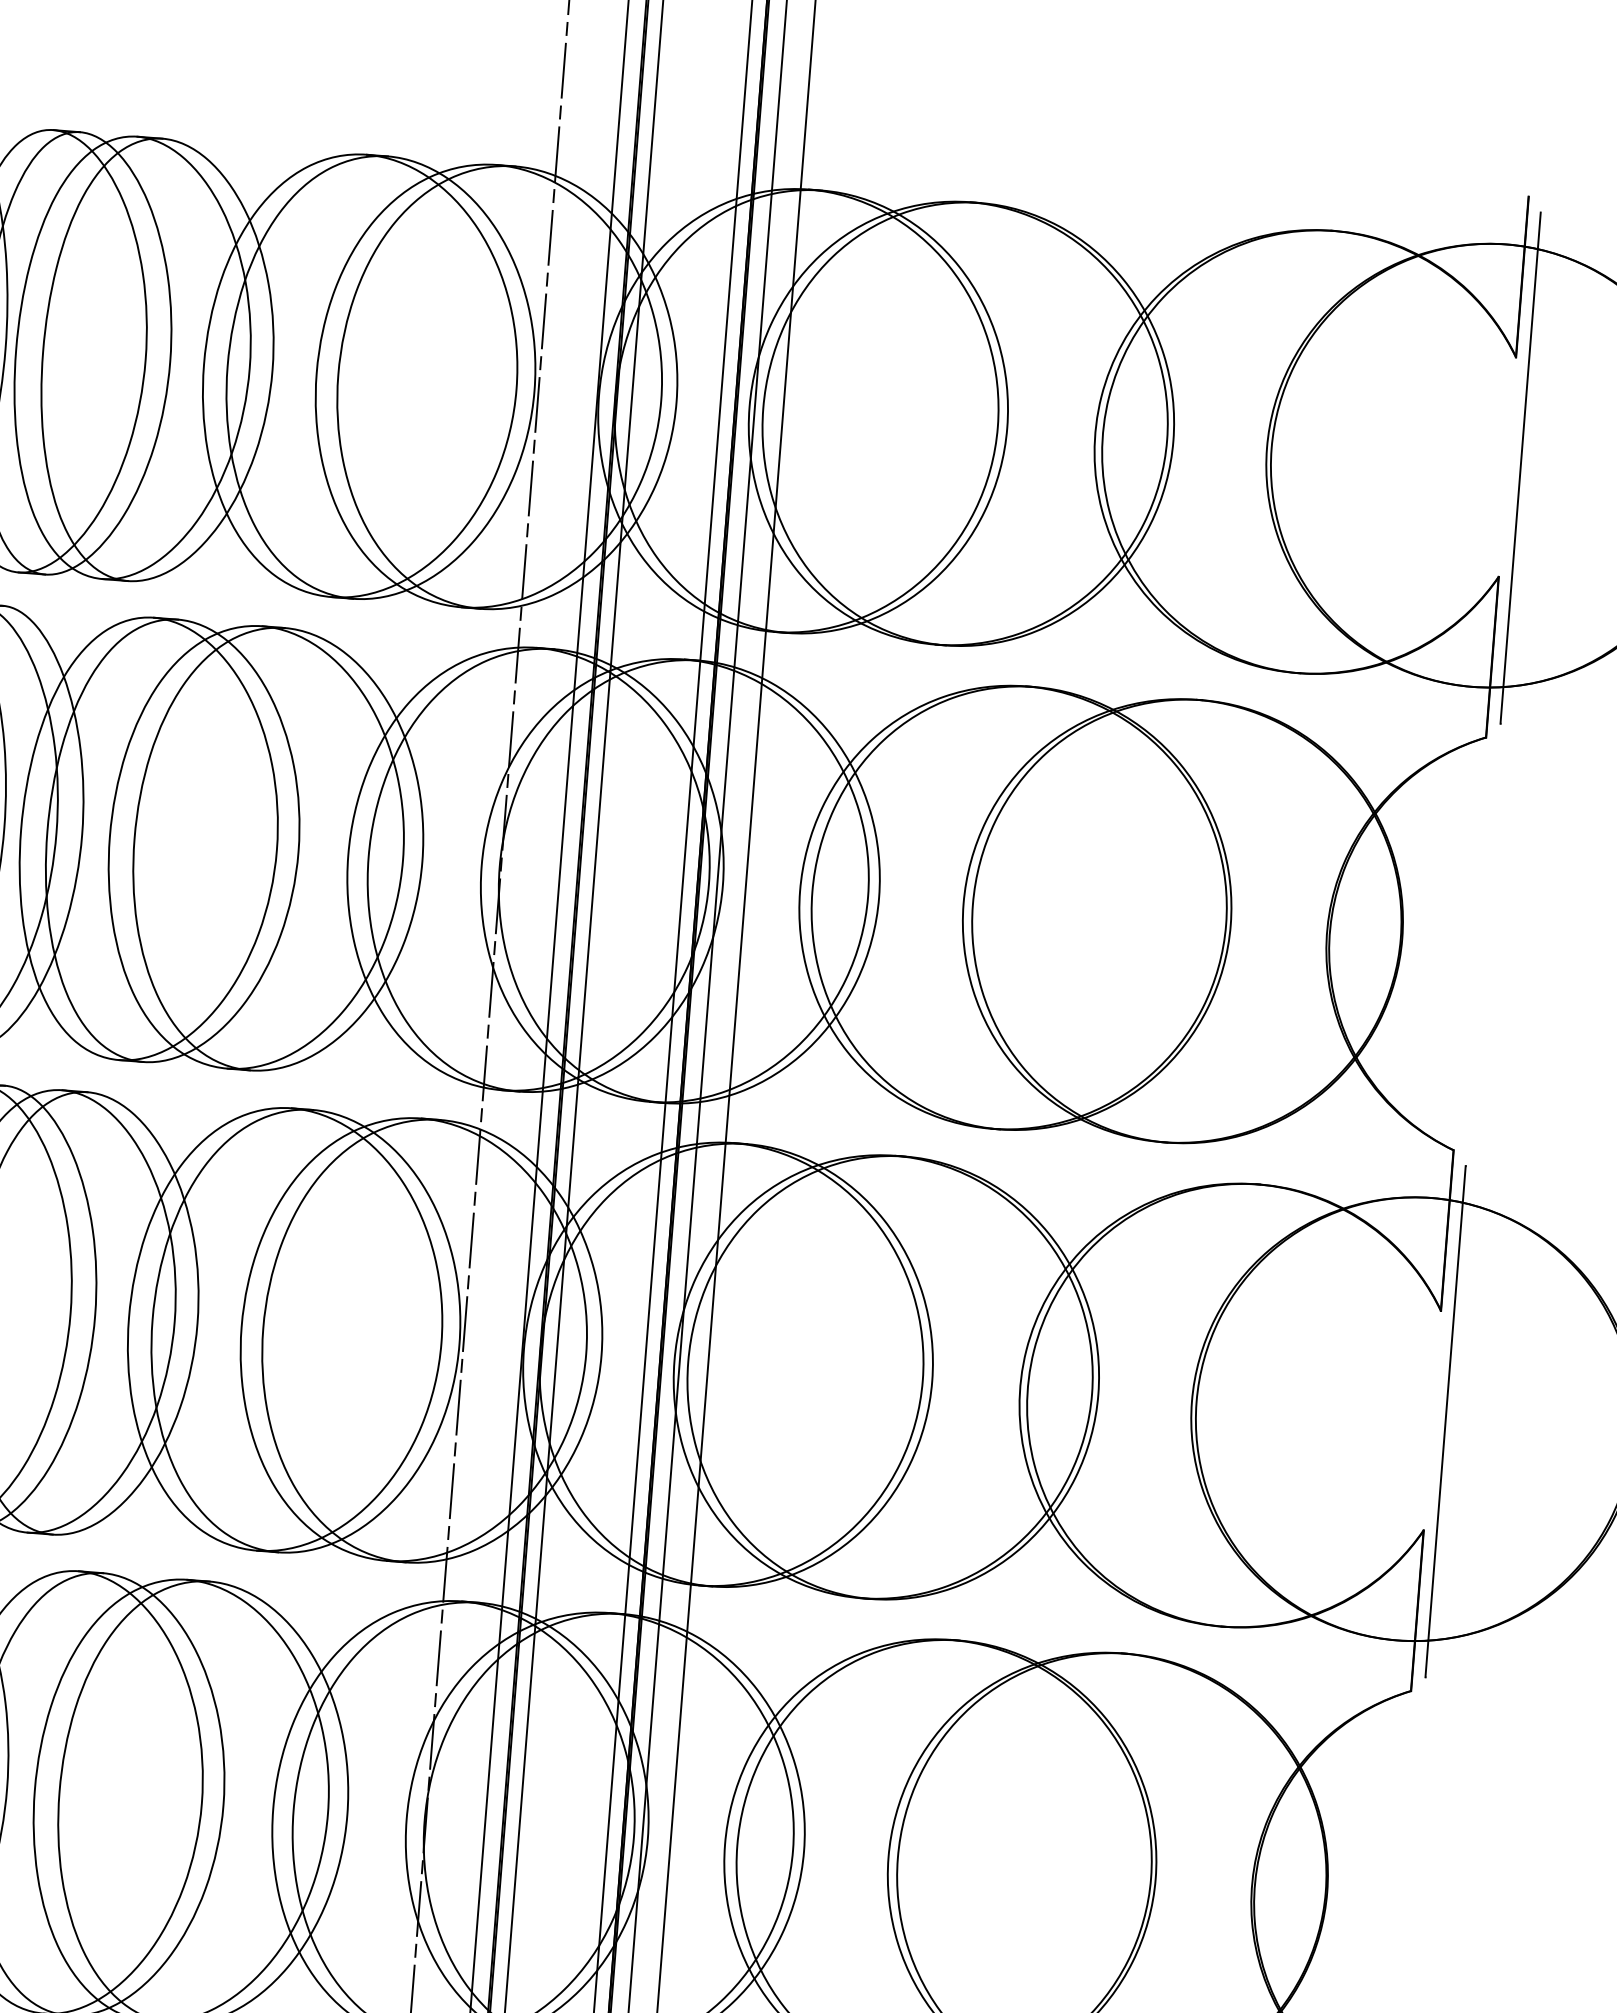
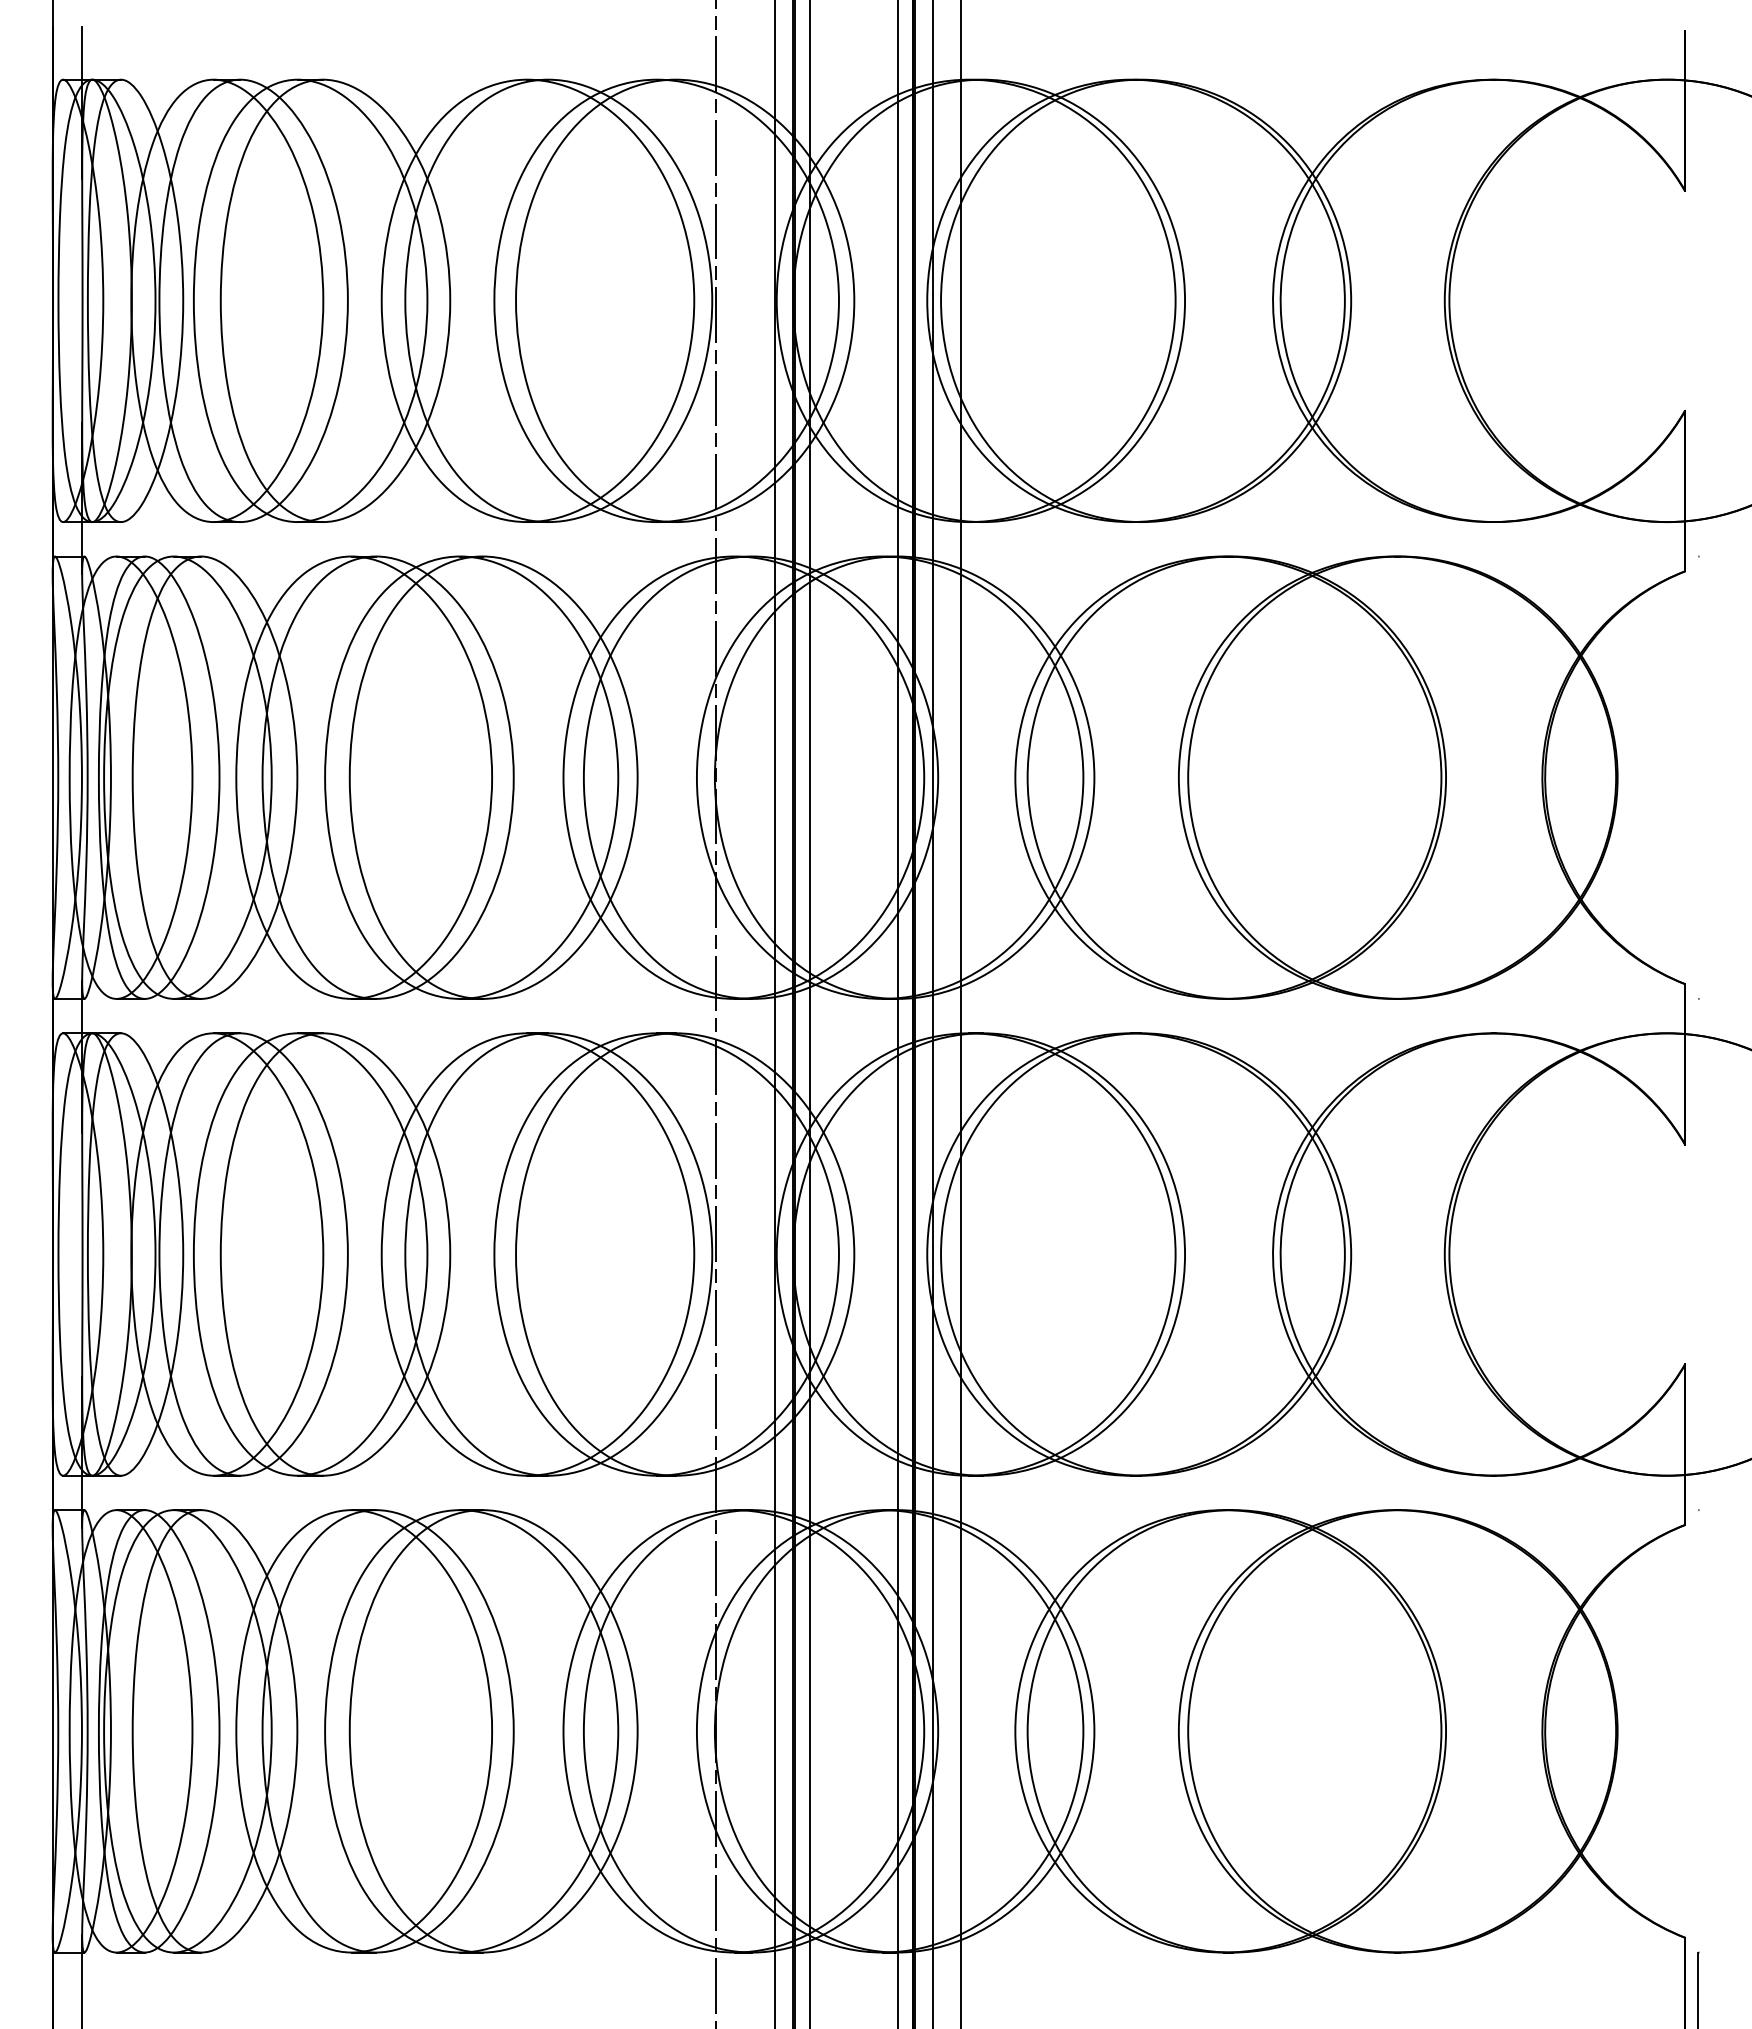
line: (1520, 467) -> (1698, 300), removed
line: (1445, 1421) -> (1698, 1254), removed

